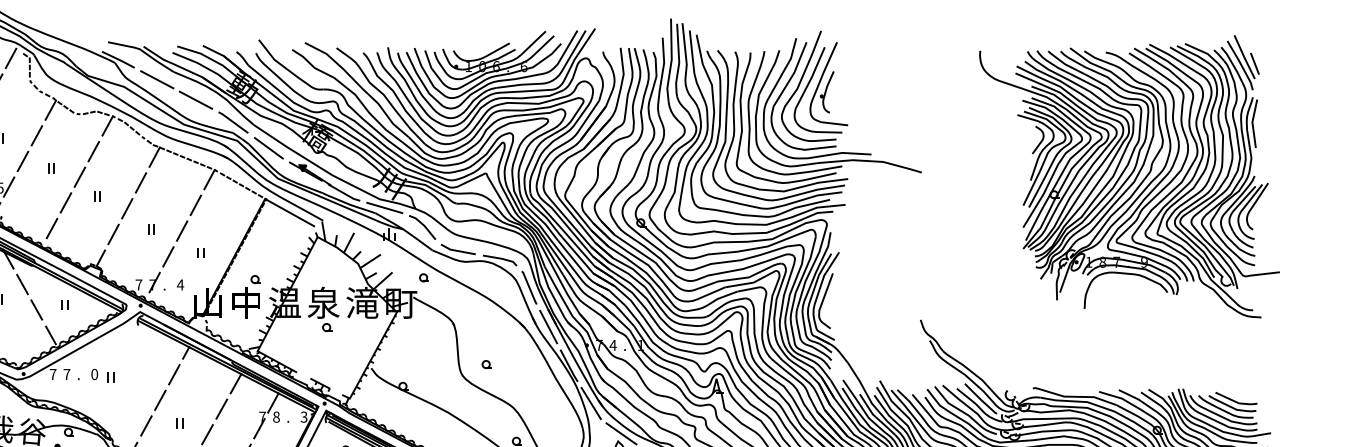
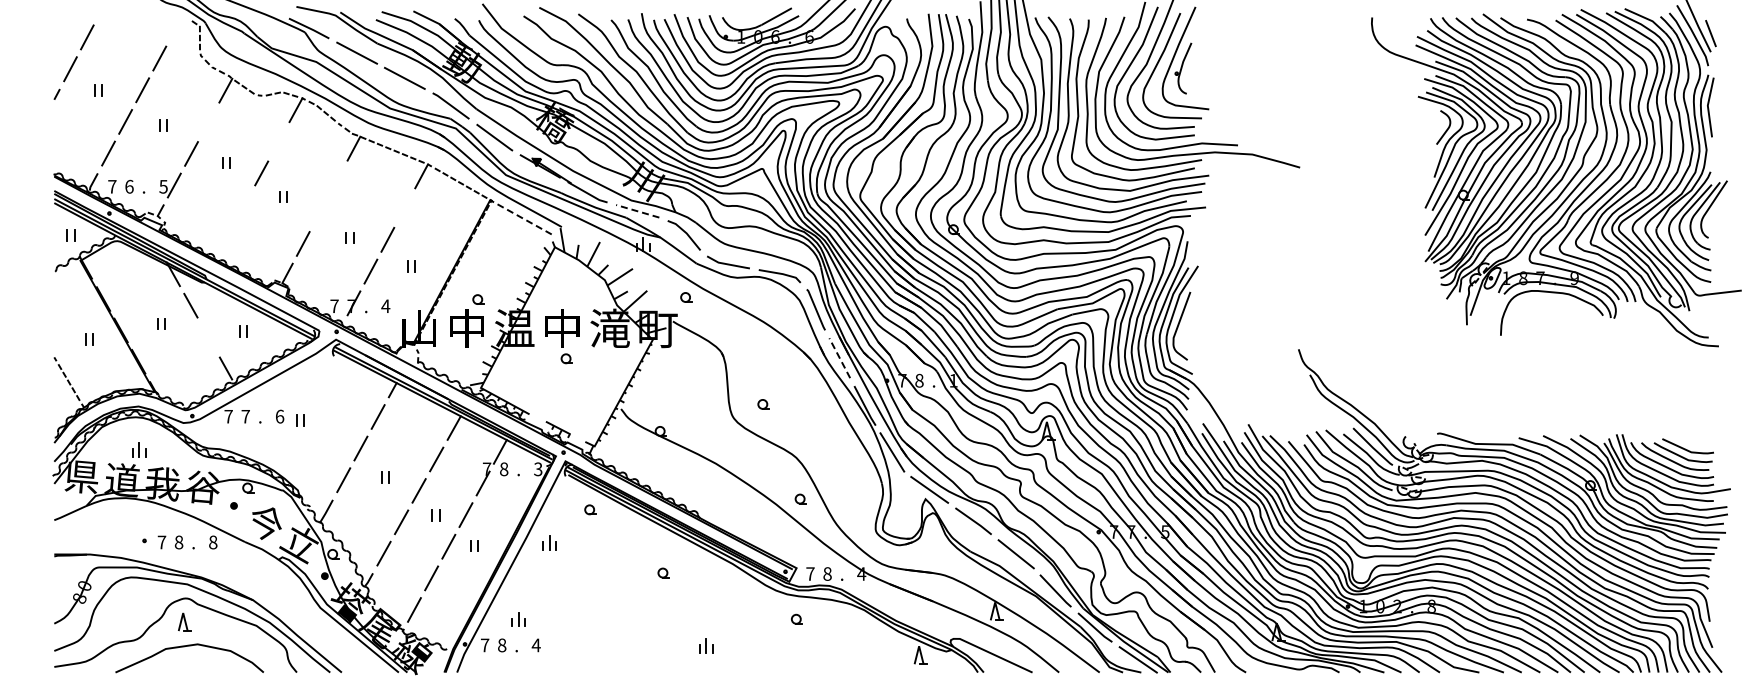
line: (10, 58) -> (176, 26), removed
line: (36, 135) -> (208, 122), removed
line: (93, 151) -> (278, 141), removed
line: (133, 198) -> (327, 199), removed
line: (65, 202) -> (244, 204), removed
line: (195, 205) -> (404, 208), removed
line: (384, 208) -> (637, 211), solid -> dashed
line: (289, 212) -> (520, 217), solid -> dashed
line: (51, 228) -> (226, 236), removed
text: (322, 302) -> (561, 328), 泉 -> 中
line: (36, 309) -> (208, 336), removed
line: (548, 326) -> (839, 357), solid -> dashed
text: (612, 345) -> (918, 380), 4 -> 8
text: (94, 374) -> (279, 416), 0 -> 6

